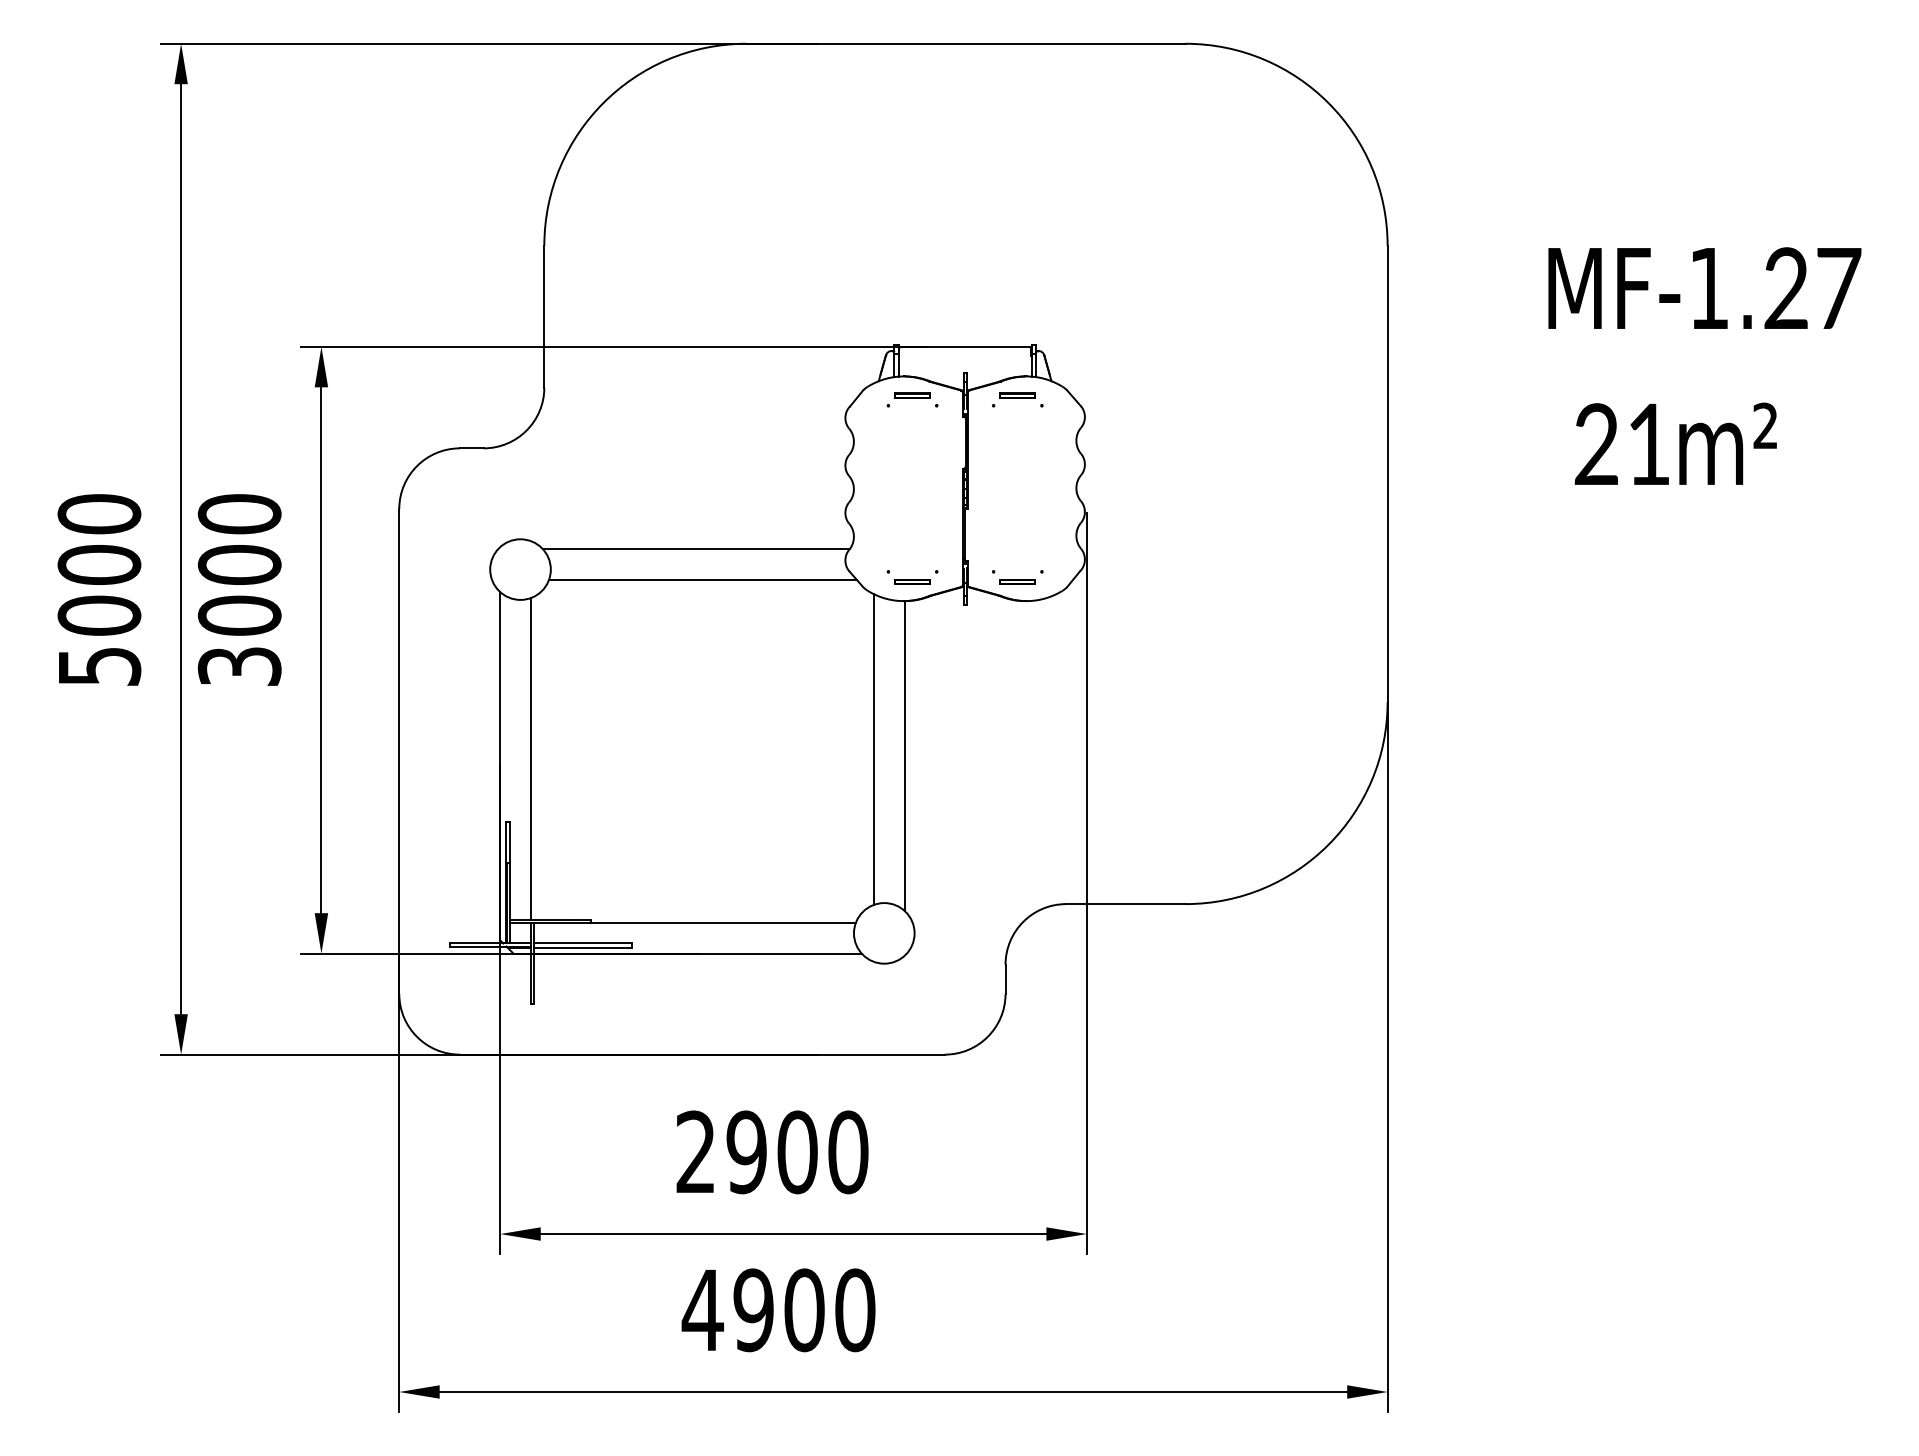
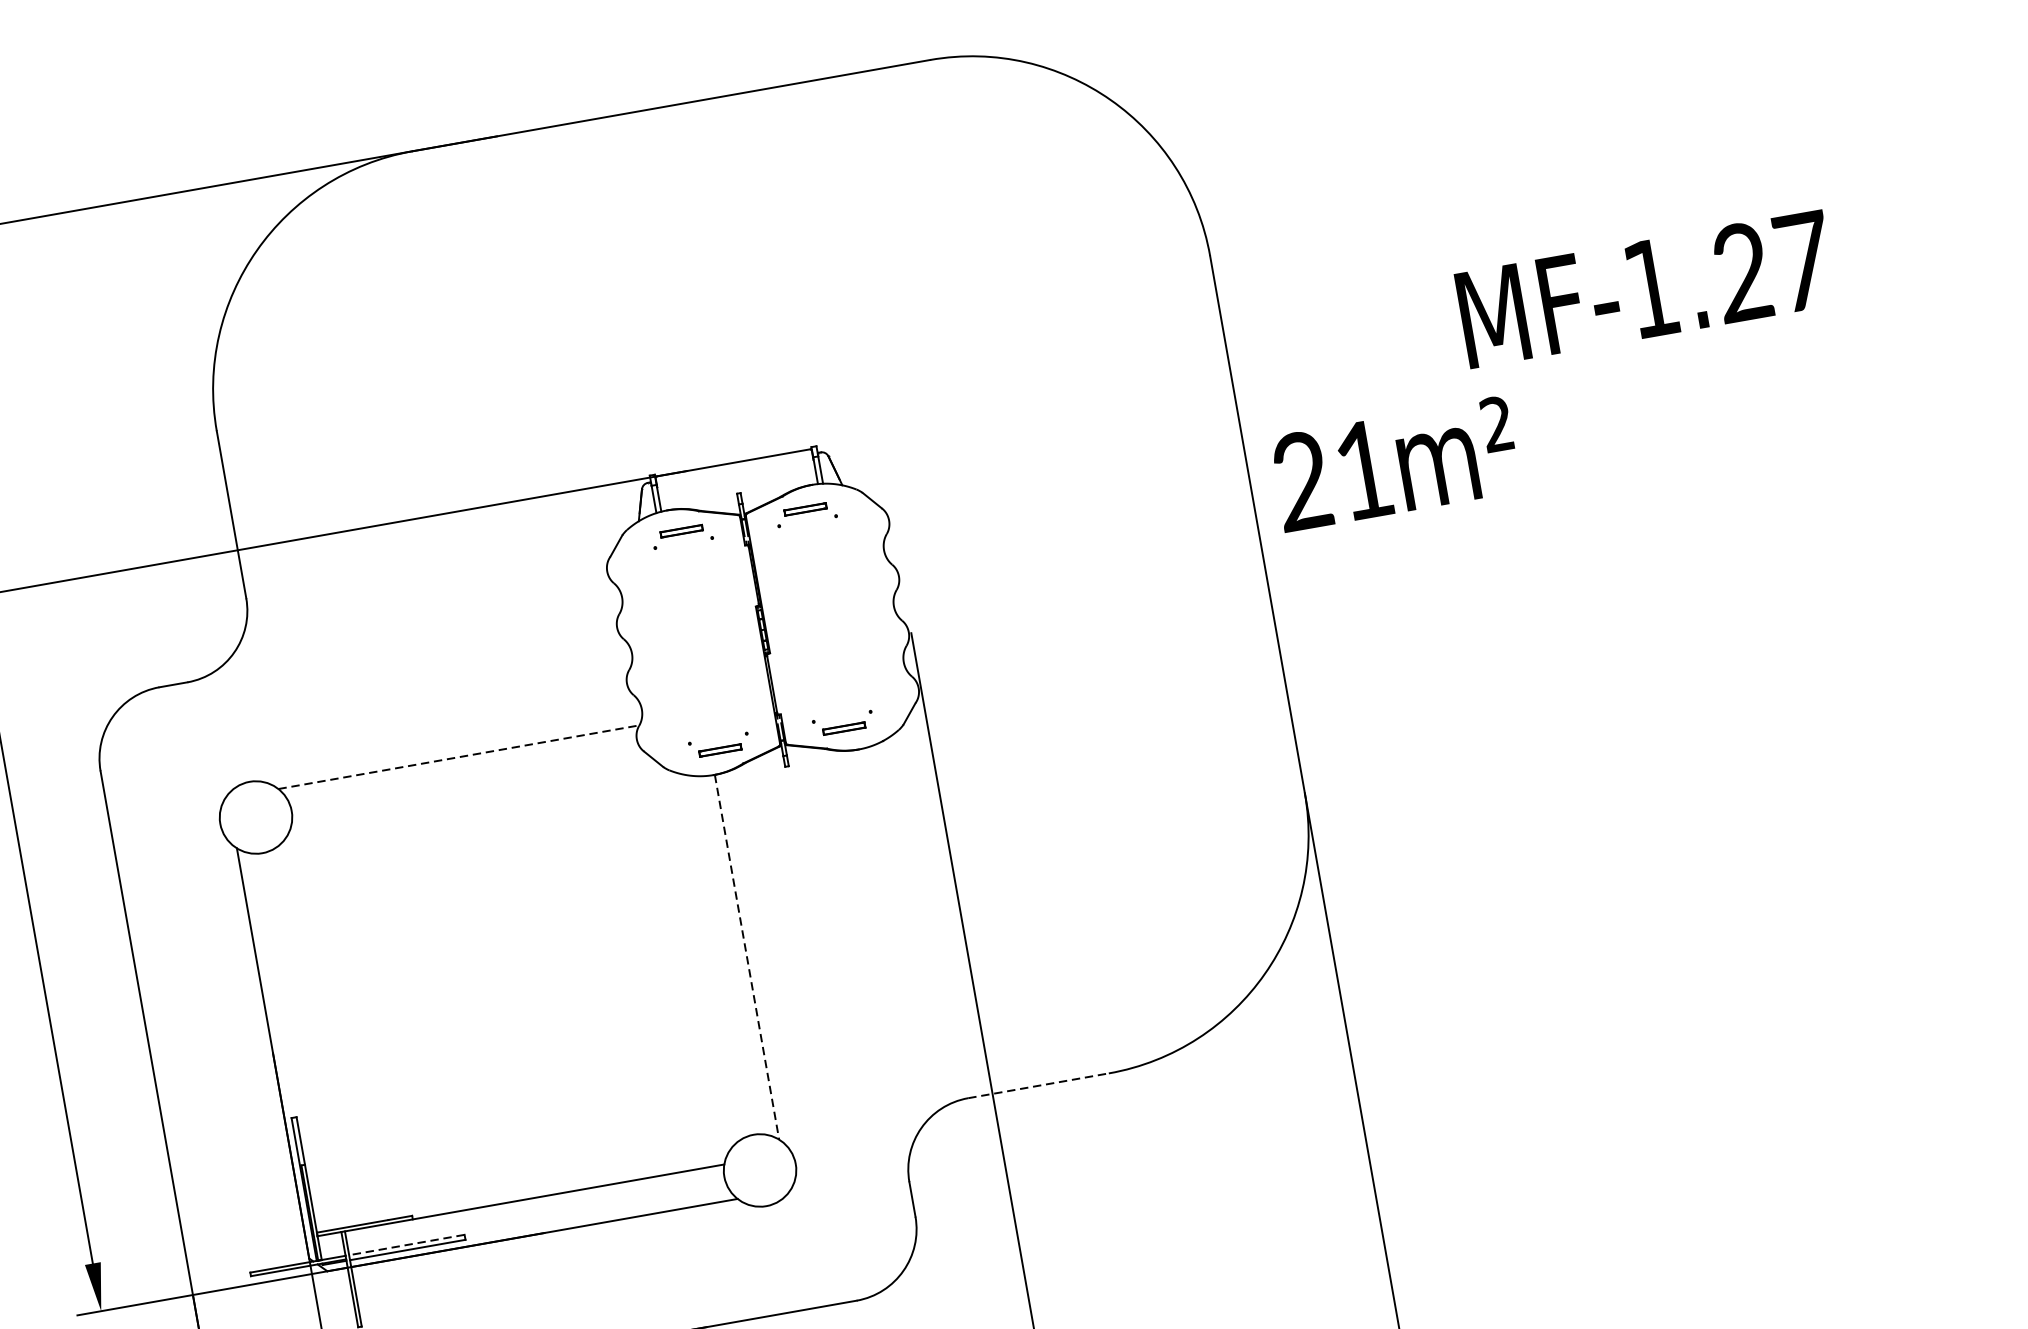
text: (1704, 287) -> (1645, 288), moved
text: (1675, 443) -> (1394, 463), moved
line: (696, 549) -> (459, 757), solid -> dashed
line: (702, 579) -> (472, 791), removed
line: (874, 749) -> (710, 955), removed
line: (904, 755) -> (746, 956), solid -> dashed
line: (530, 759) -> (307, 1039), removed
line: (1125, 904) -> (1038, 1086), solid -> dashed
line: (582, 943) -> (406, 1245), solid -> dashed

